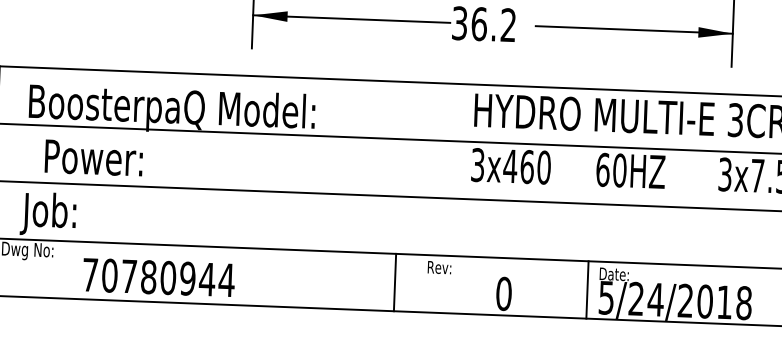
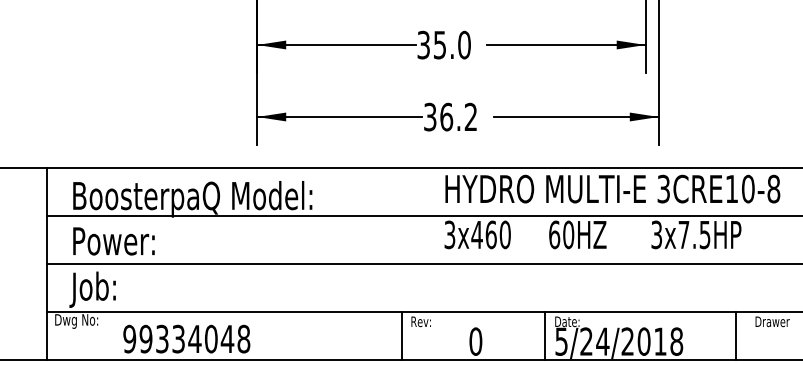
text: (93, 158) -> (113, 241), moved
text: (158, 276) -> (186, 338), 70780944 -> 99334048
line: (395, 282) -> (402, 335), moved

